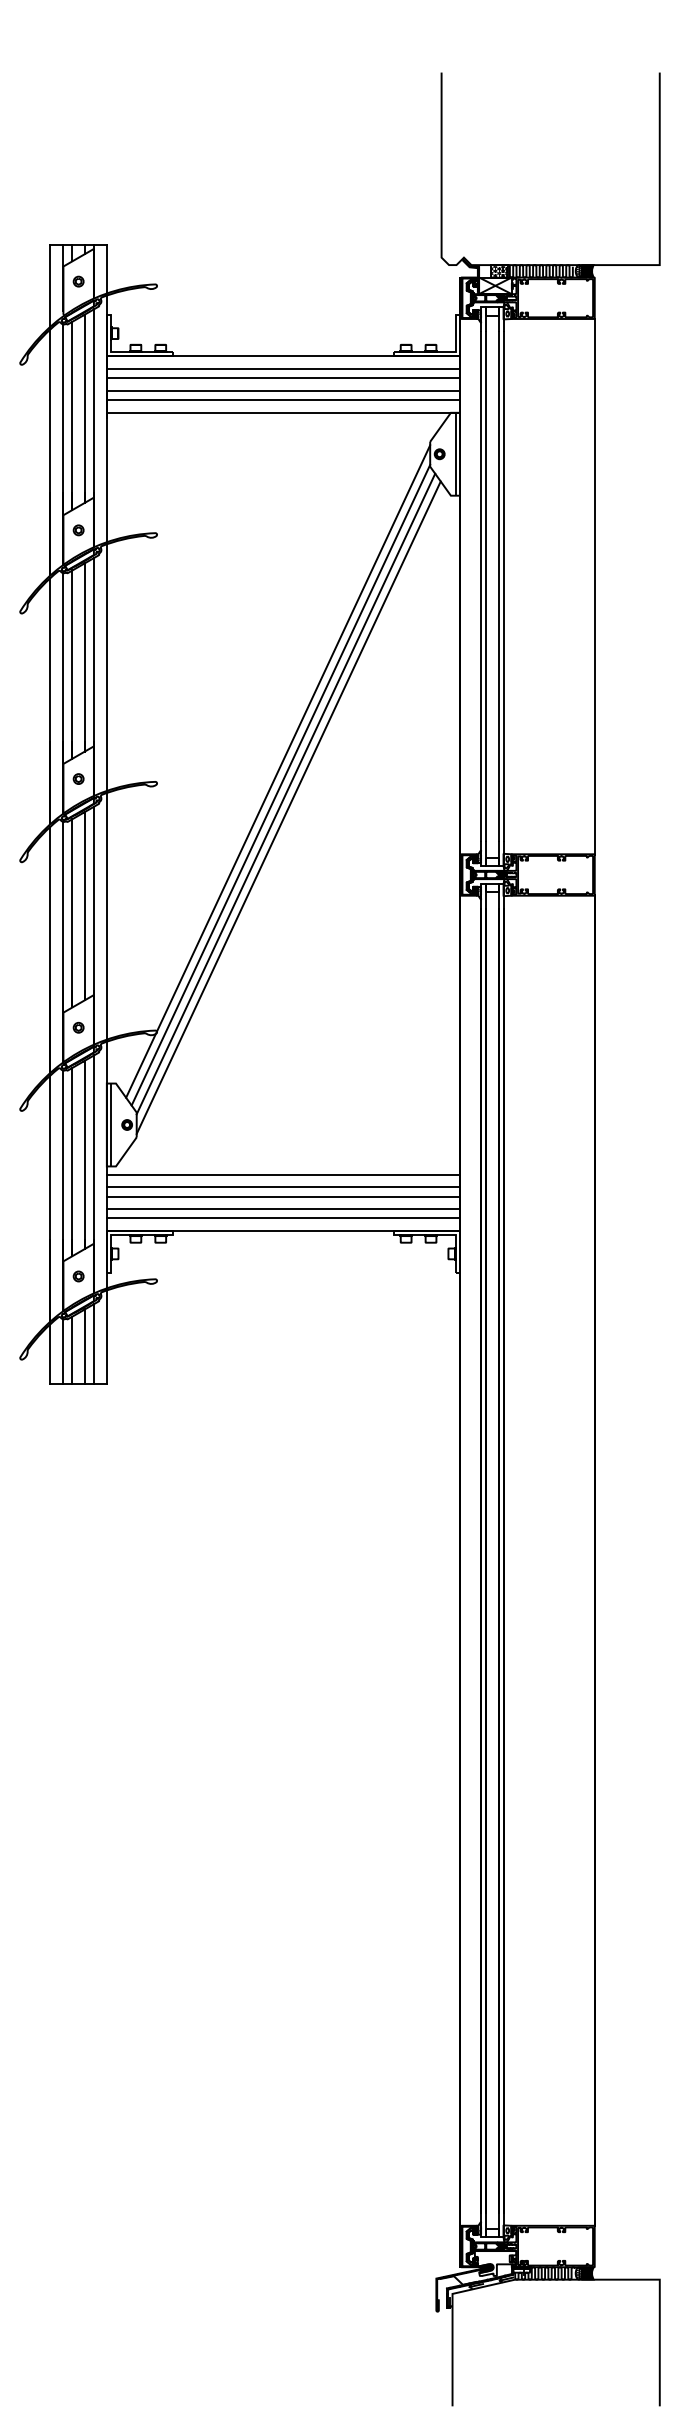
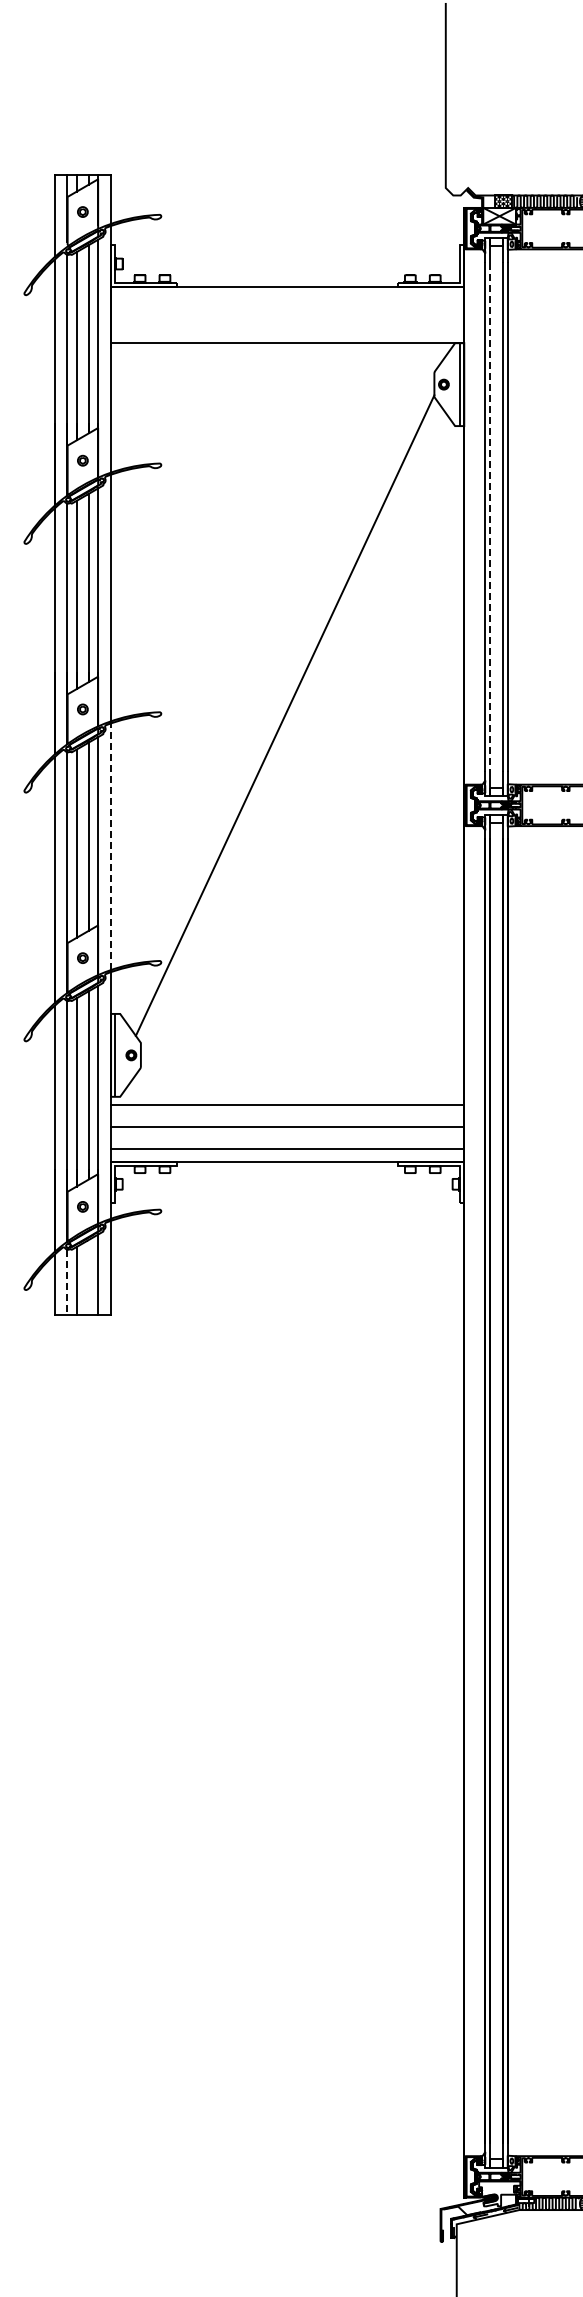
line: (283, 369) -> (287, 299), removed
line: (283, 378) -> (287, 308), removed
line: (283, 390) -> (287, 320), removed
line: (283, 400) -> (287, 330), removed
line: (486, 587) -> (490, 517), solid -> dashed
line: (278, 771) -> (282, 701), removed
line: (285, 793) -> (289, 723), removed
line: (288, 807) -> (292, 737), removed
line: (106, 915) -> (110, 845), solid -> dashed
line: (283, 1187) -> (287, 1117), removed
line: (283, 1209) -> (287, 1139), removed
line: (84, 1346) -> (88, 1276), removed
line: (63, 1351) -> (67, 1281), solid -> dashed

